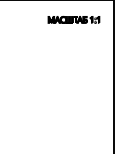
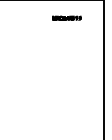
part: (73, 19) -> (66, 17), size x0.6

